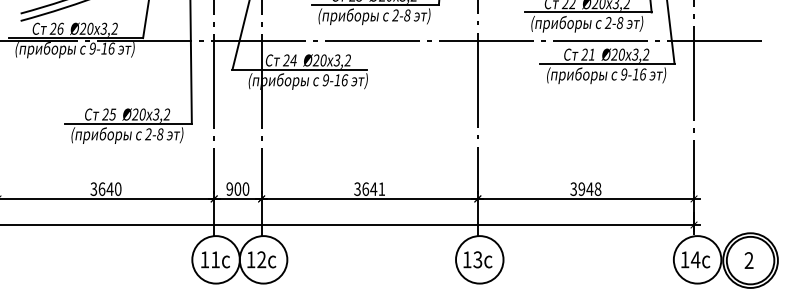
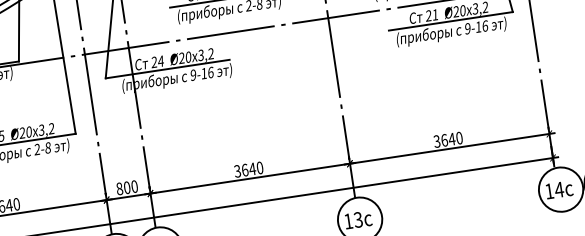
text: (229, 188) -> (119, 188), 900 -> 800
text: (381, 188) -> (259, 167), 3641 -> 3640
text: (589, 188) -> (451, 138), 3948 -> 3640

